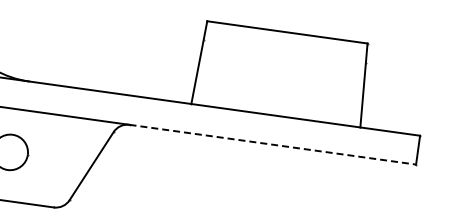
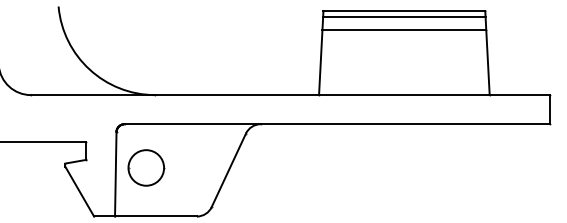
line: (286, 38) -> (404, 17), added
line: (284, 51) -> (404, 30), added
line: (272, 144) -> (405, 124), dashed -> solid

